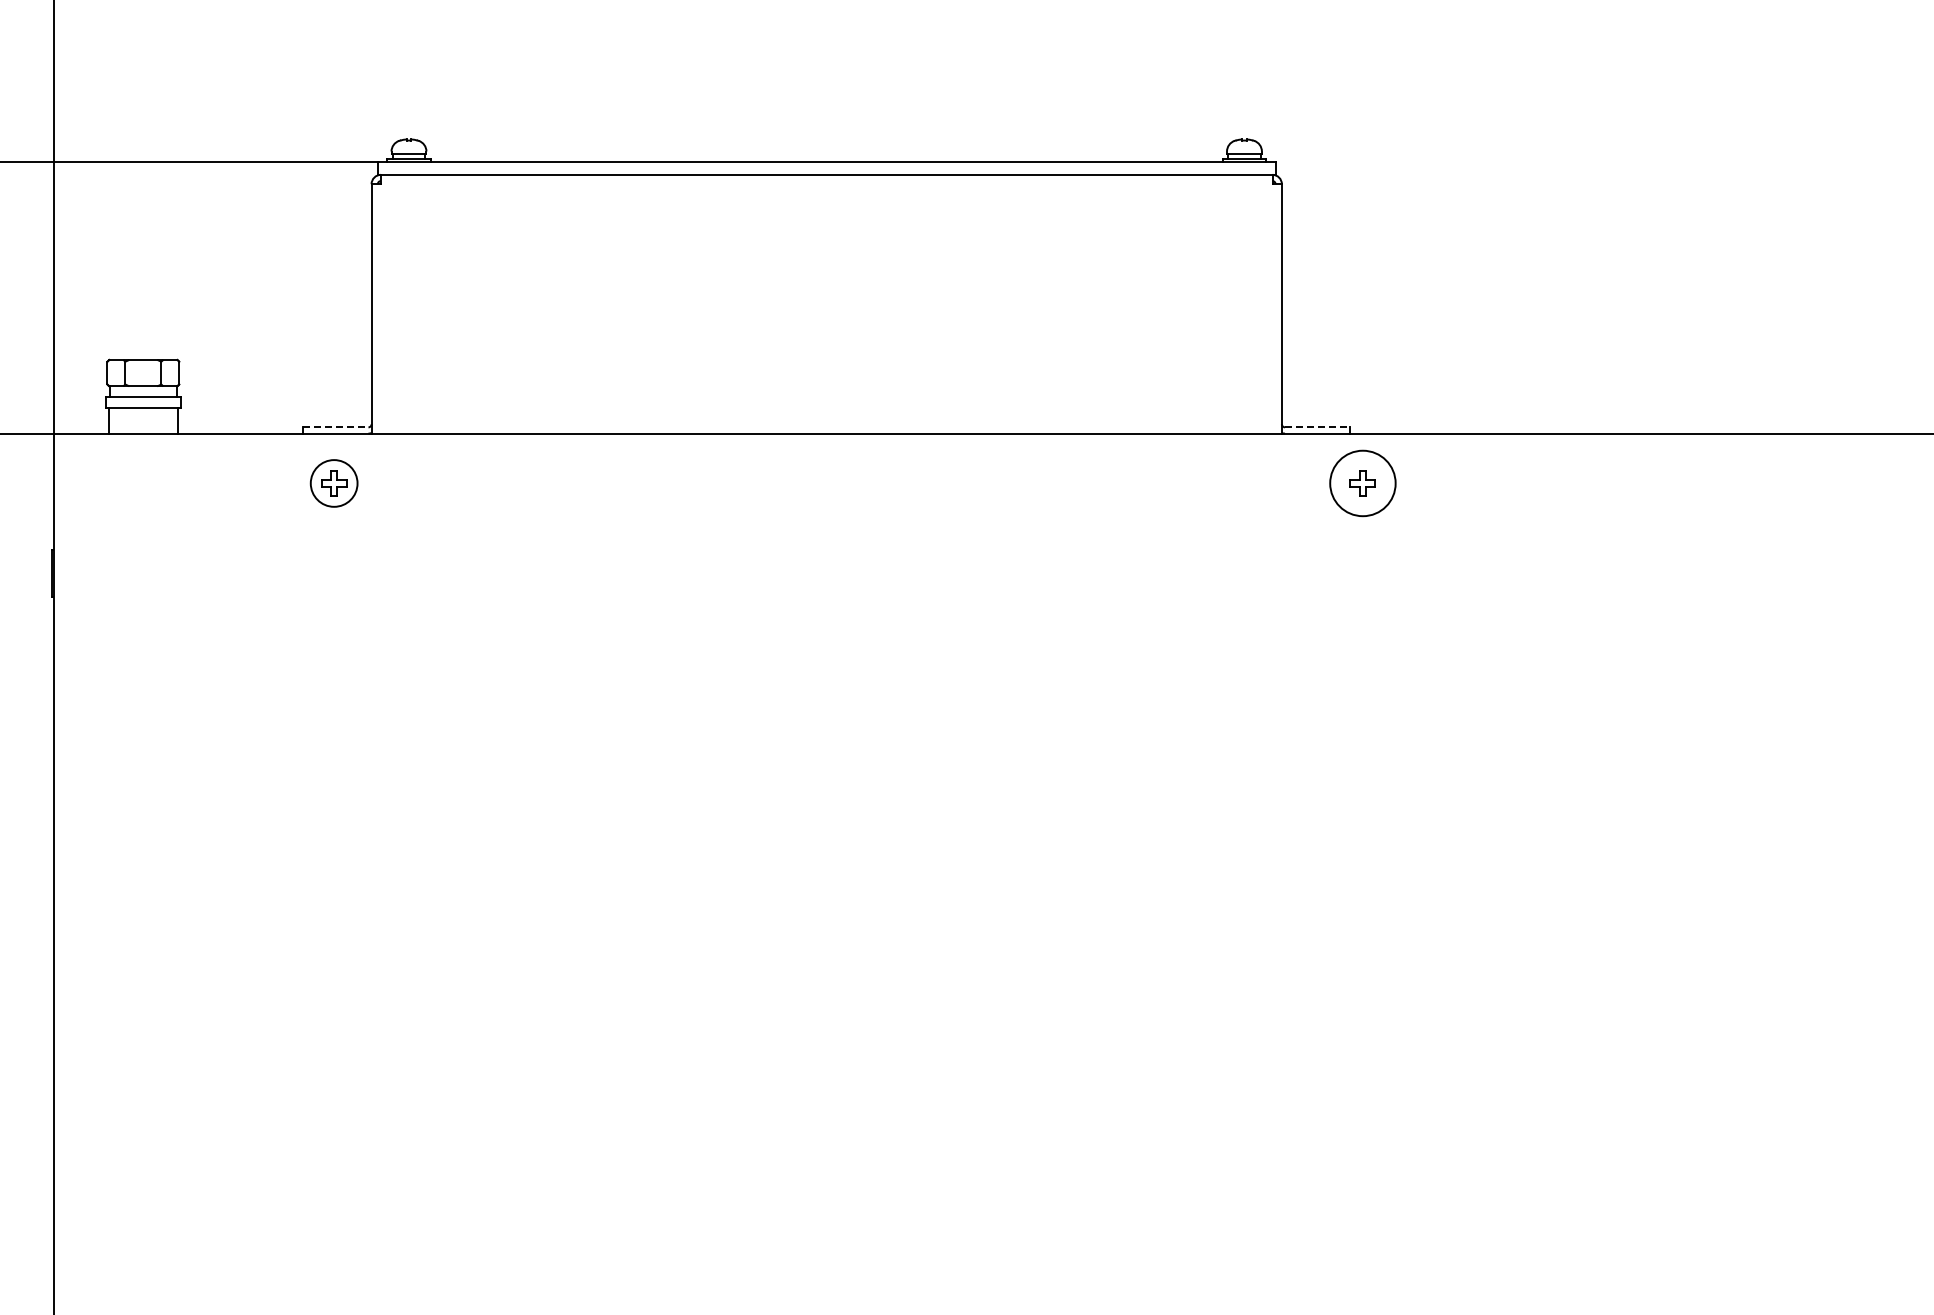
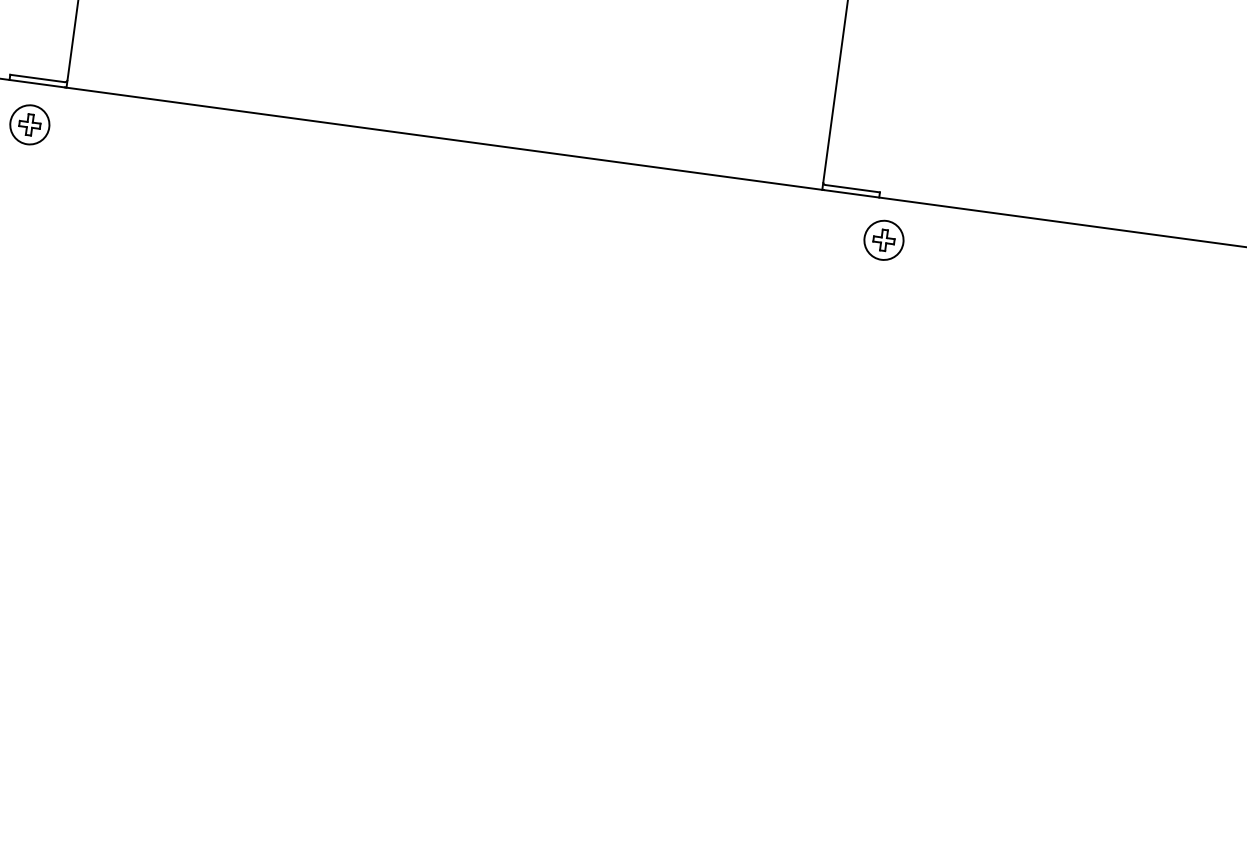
line: (335, 427) -> (37, 78), dashed -> solid
line: (1317, 427) -> (852, 188), dashed -> solid
circle: (1362, 483) -> (883, 240), size x0.71

